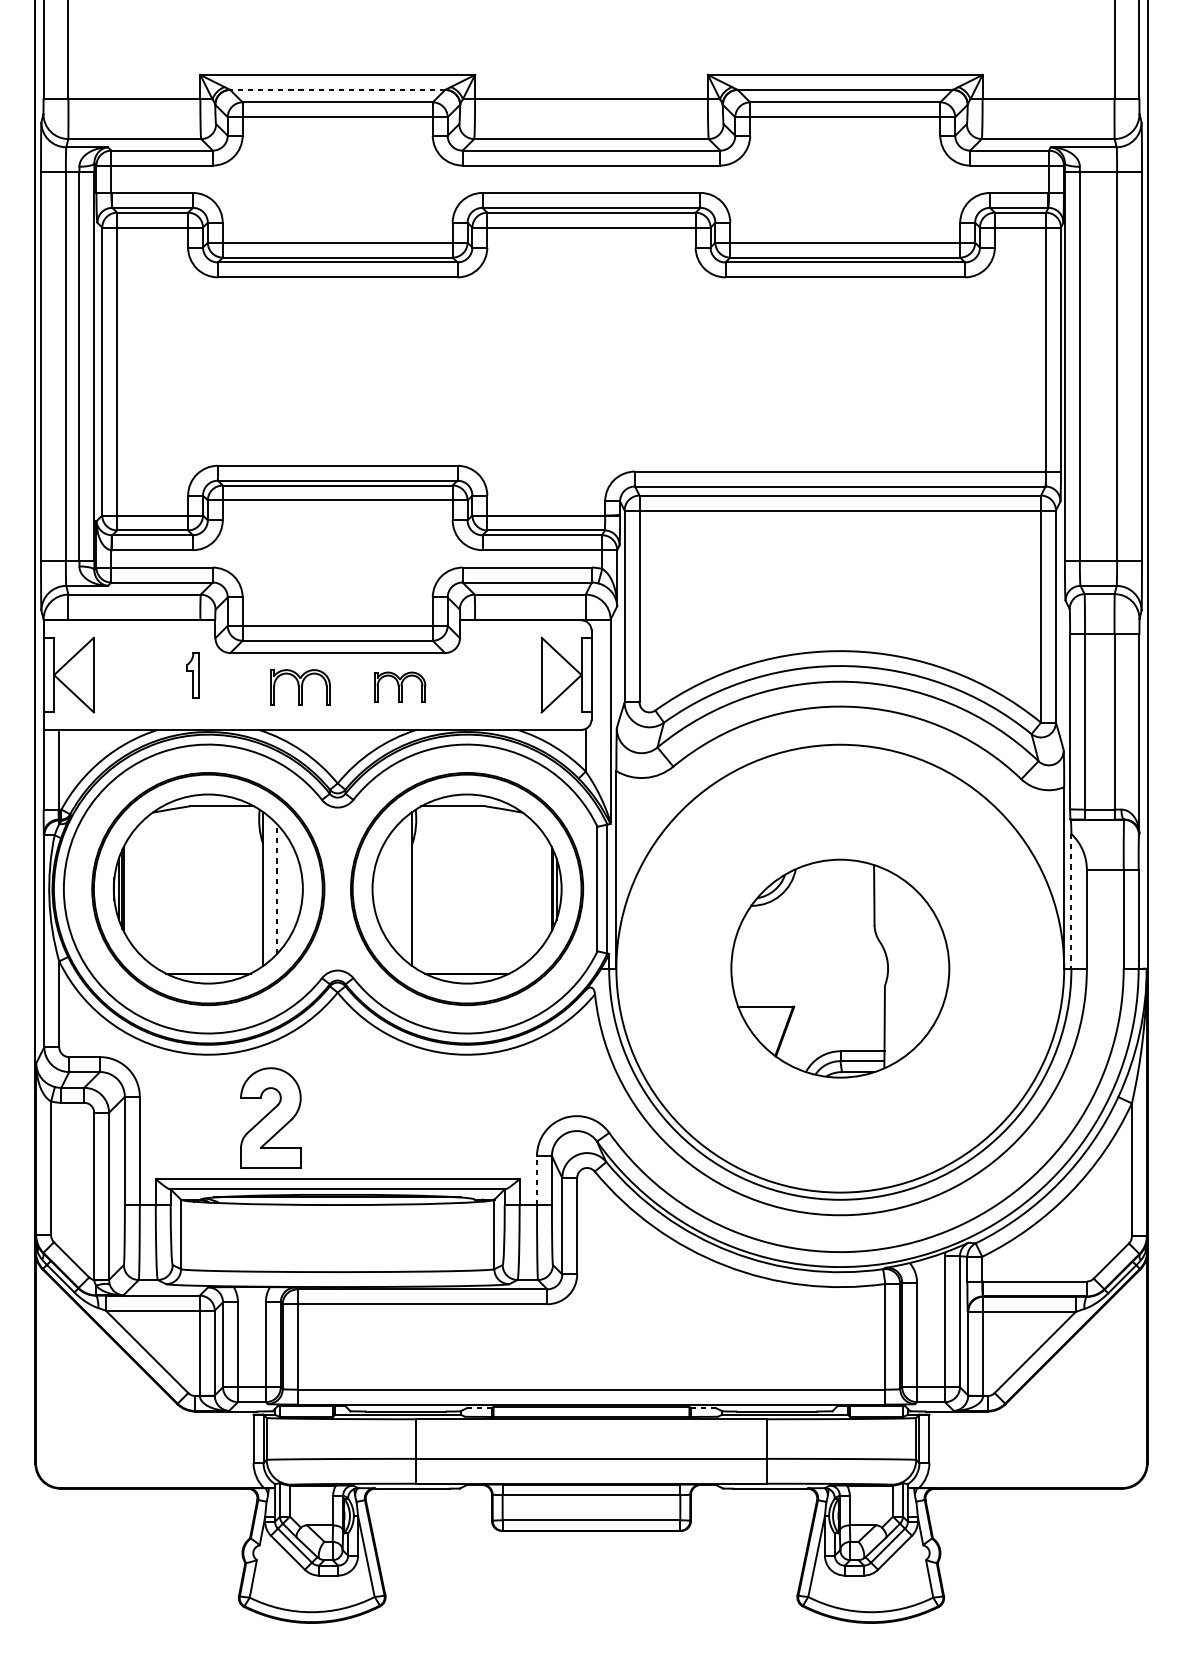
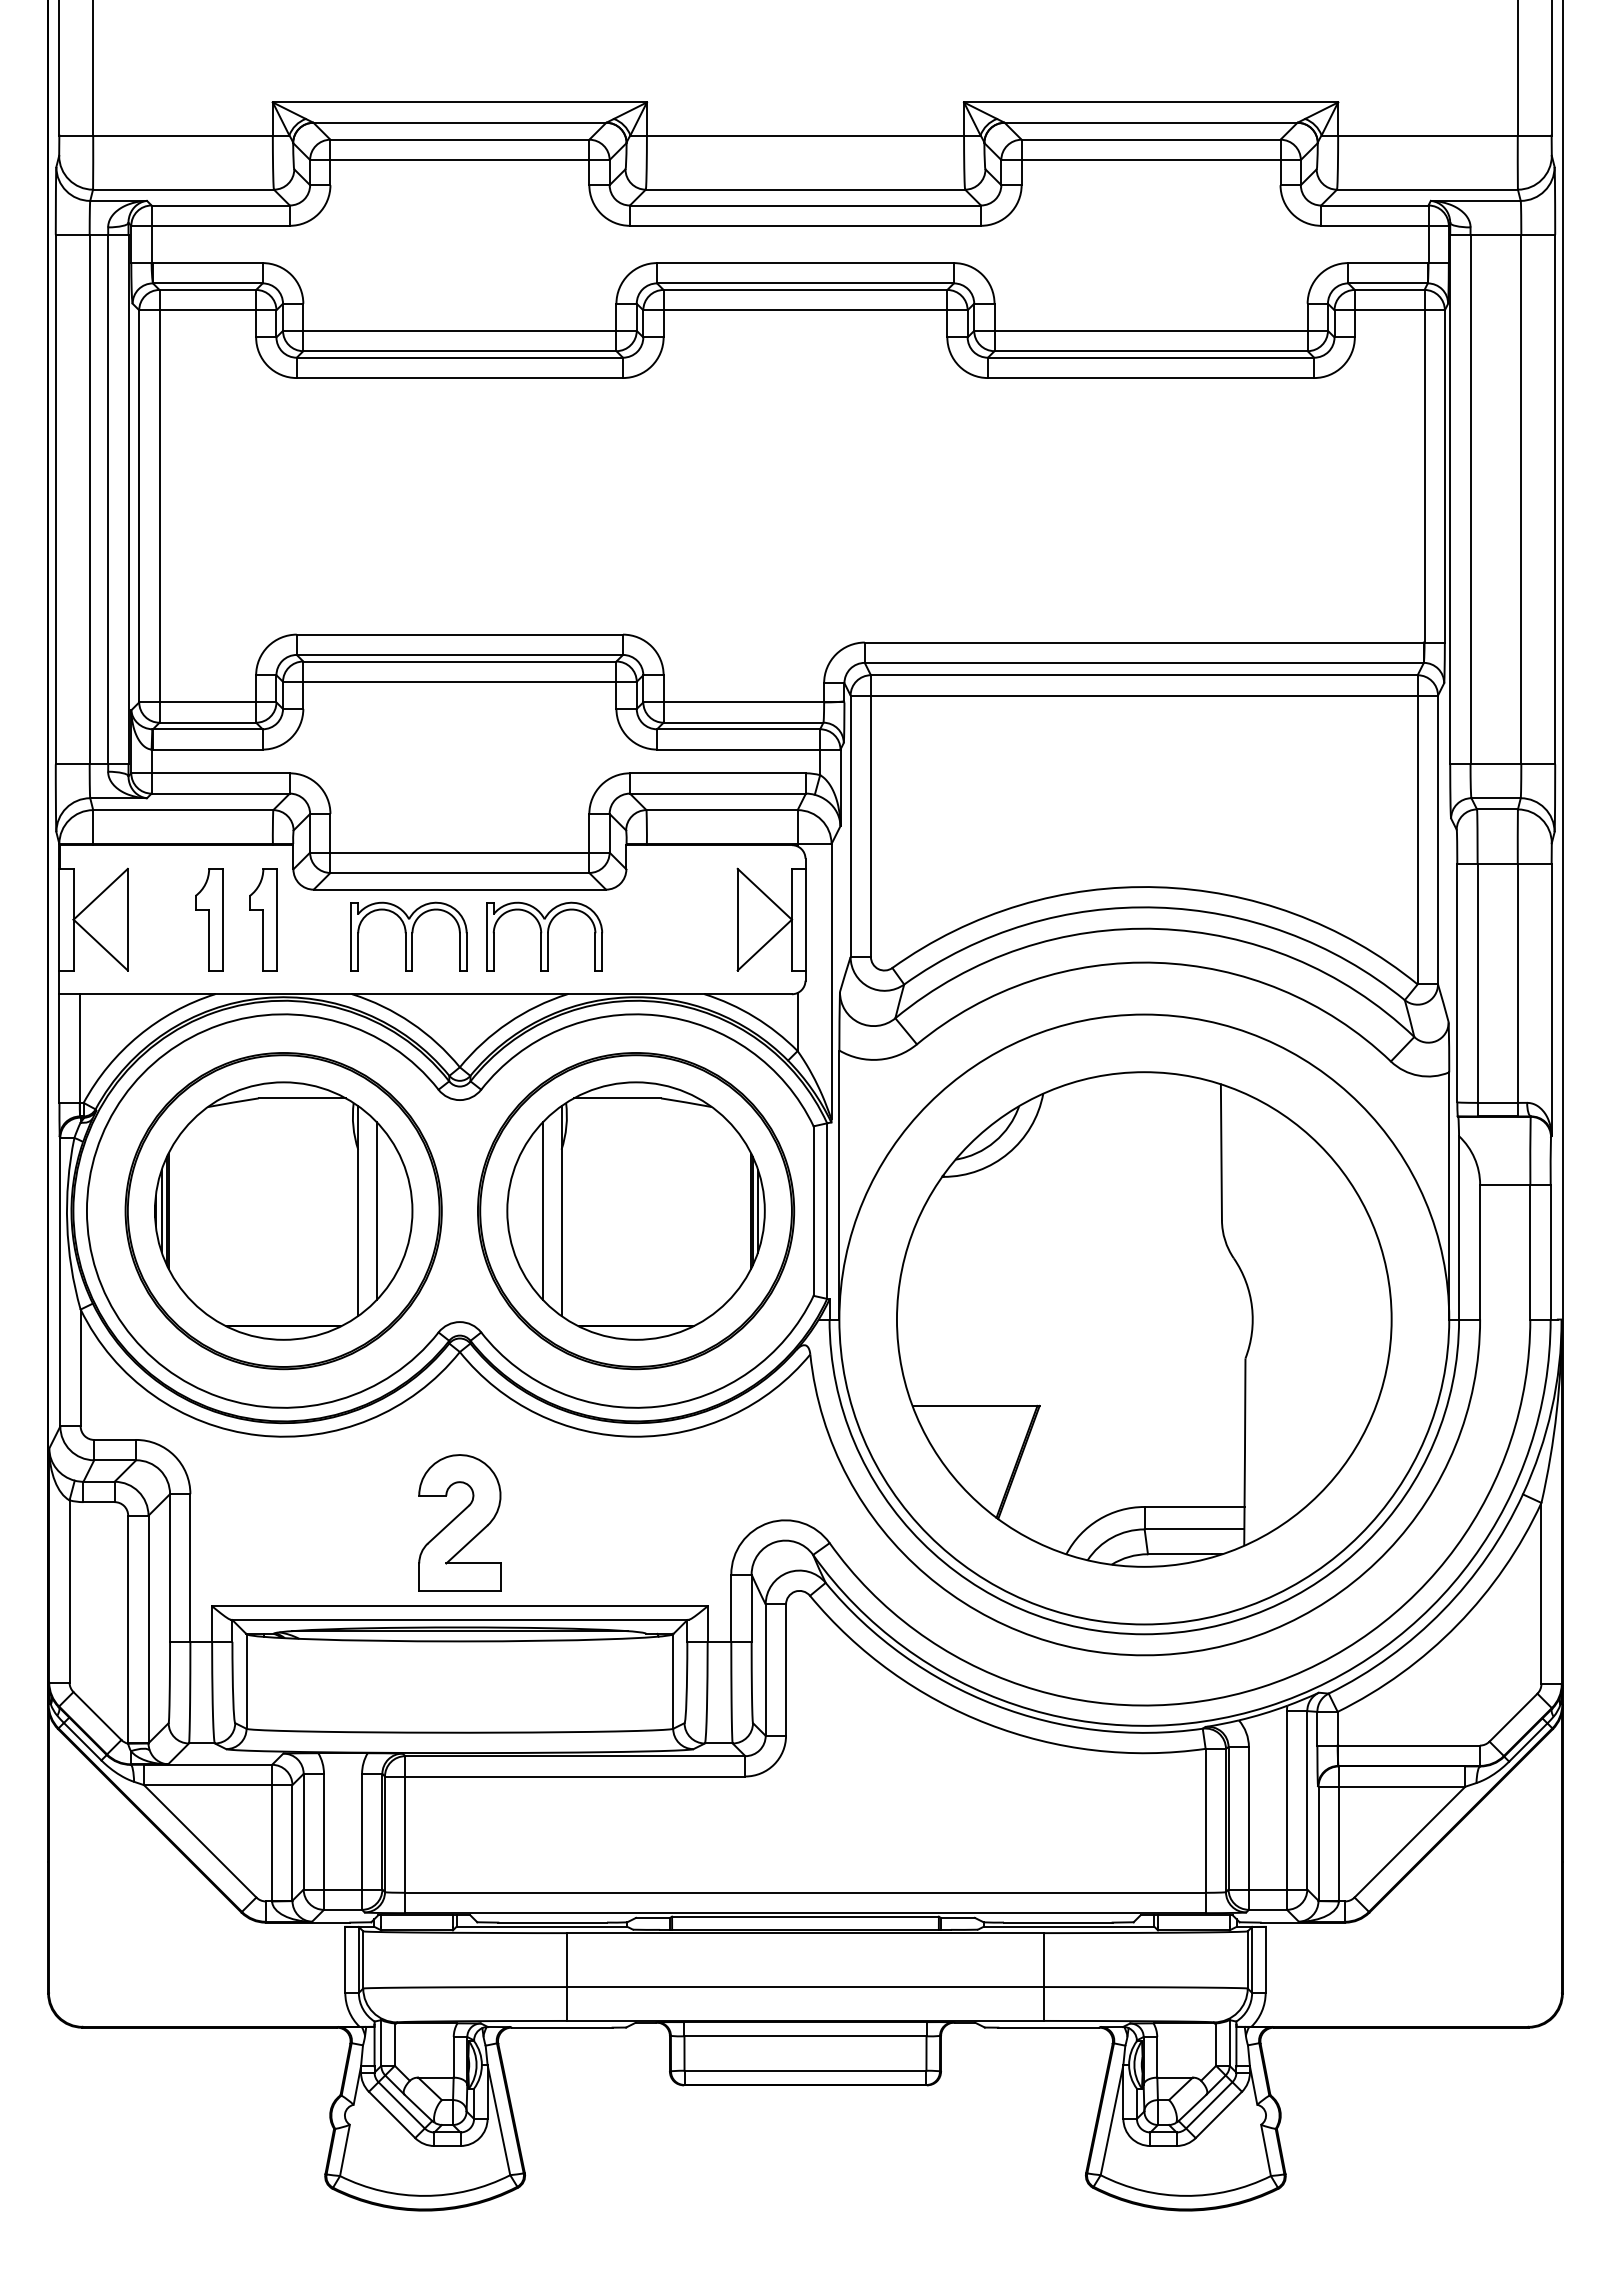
line: (337, 89) -> (459, 122), dashed -> solid
part: (153, 674) -> (209, 919), added
part: (193, 674) -> (263, 919), size x1.67
part: (299, 687) -> (408, 936), size x1.43
part: (399, 687) -> (544, 936), size x1.67
line: (276, 888) -> (376, 1210), dashed -> solid
line: (399, 888) -> (543, 1210), added
line: (1071, 901) -> (1459, 1227), dashed -> solid
part: (840, 968) -> (1144, 1319), size x1.67
part: (270, 1117) -> (459, 1522), moved
line: (537, 1180) -> (731, 1608), dashed -> solid
line: (479, 1407) -> (653, 1917), dashed -> solid
line: (703, 1407) -> (957, 1917), dashed -> solid

